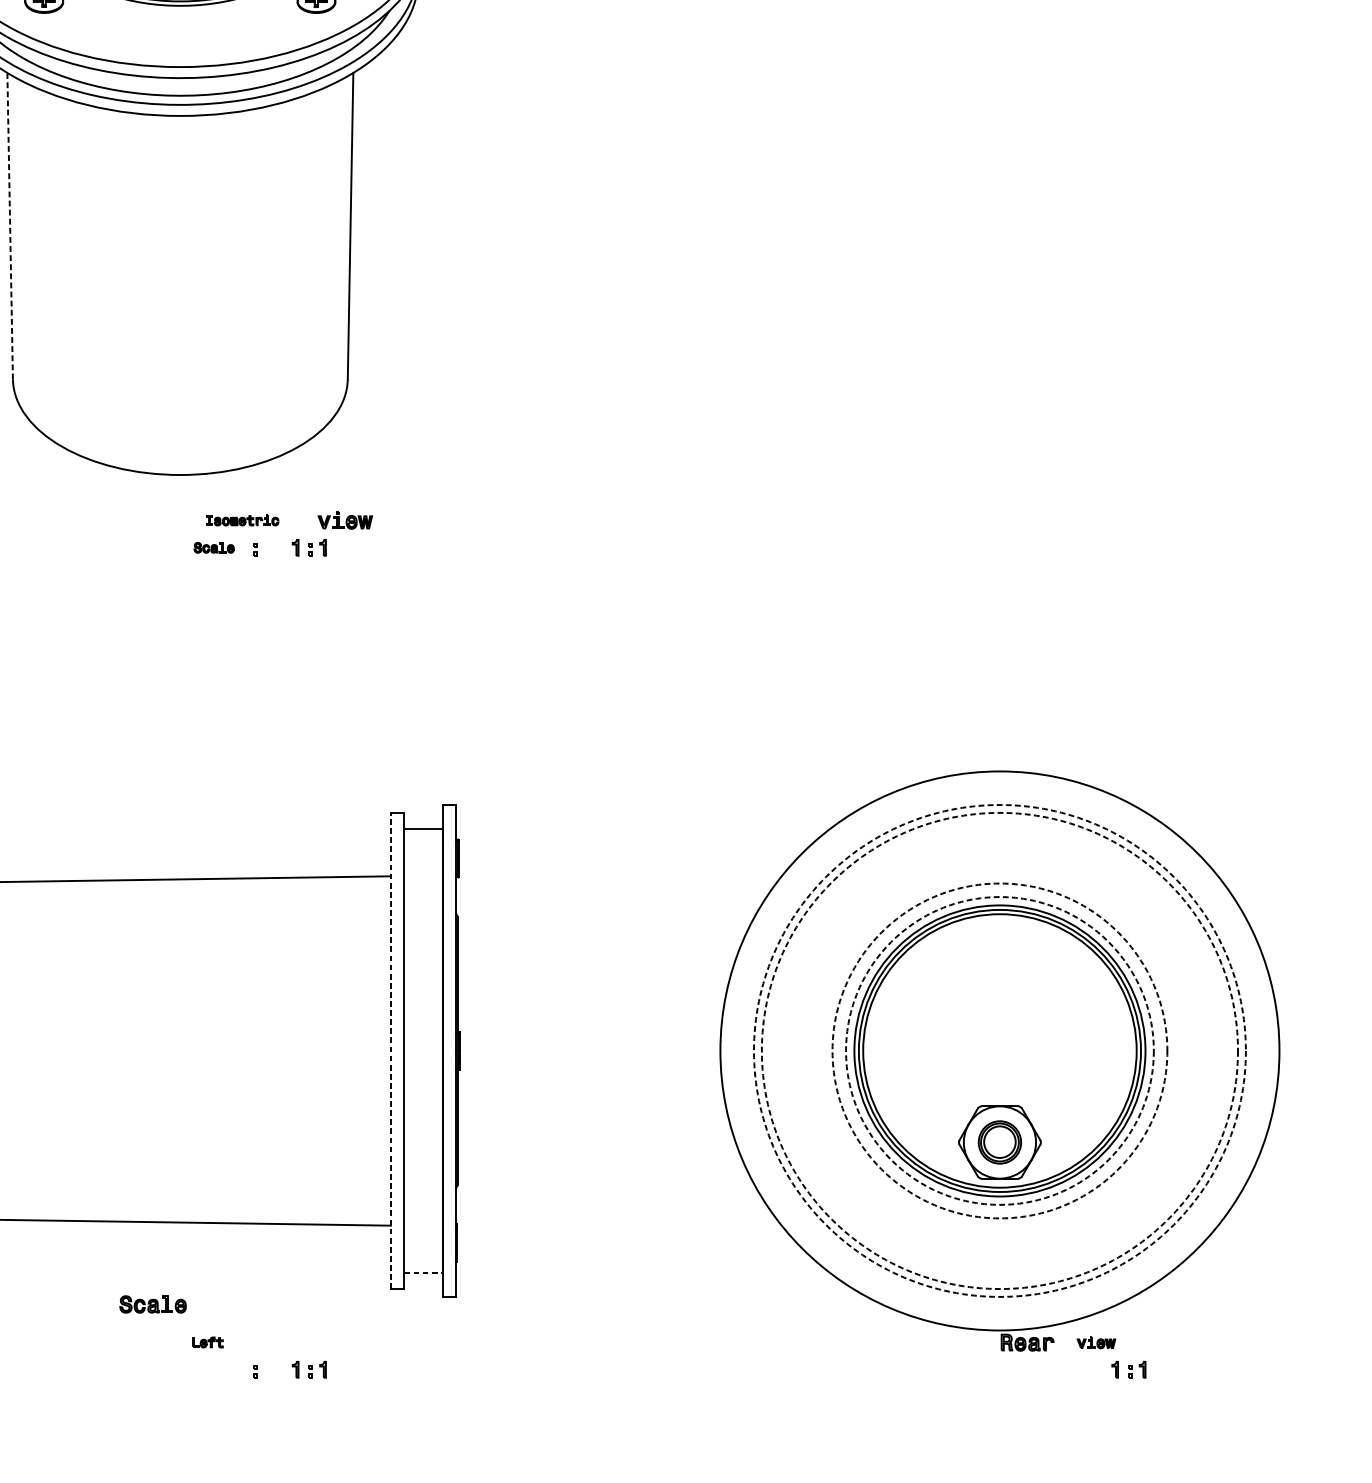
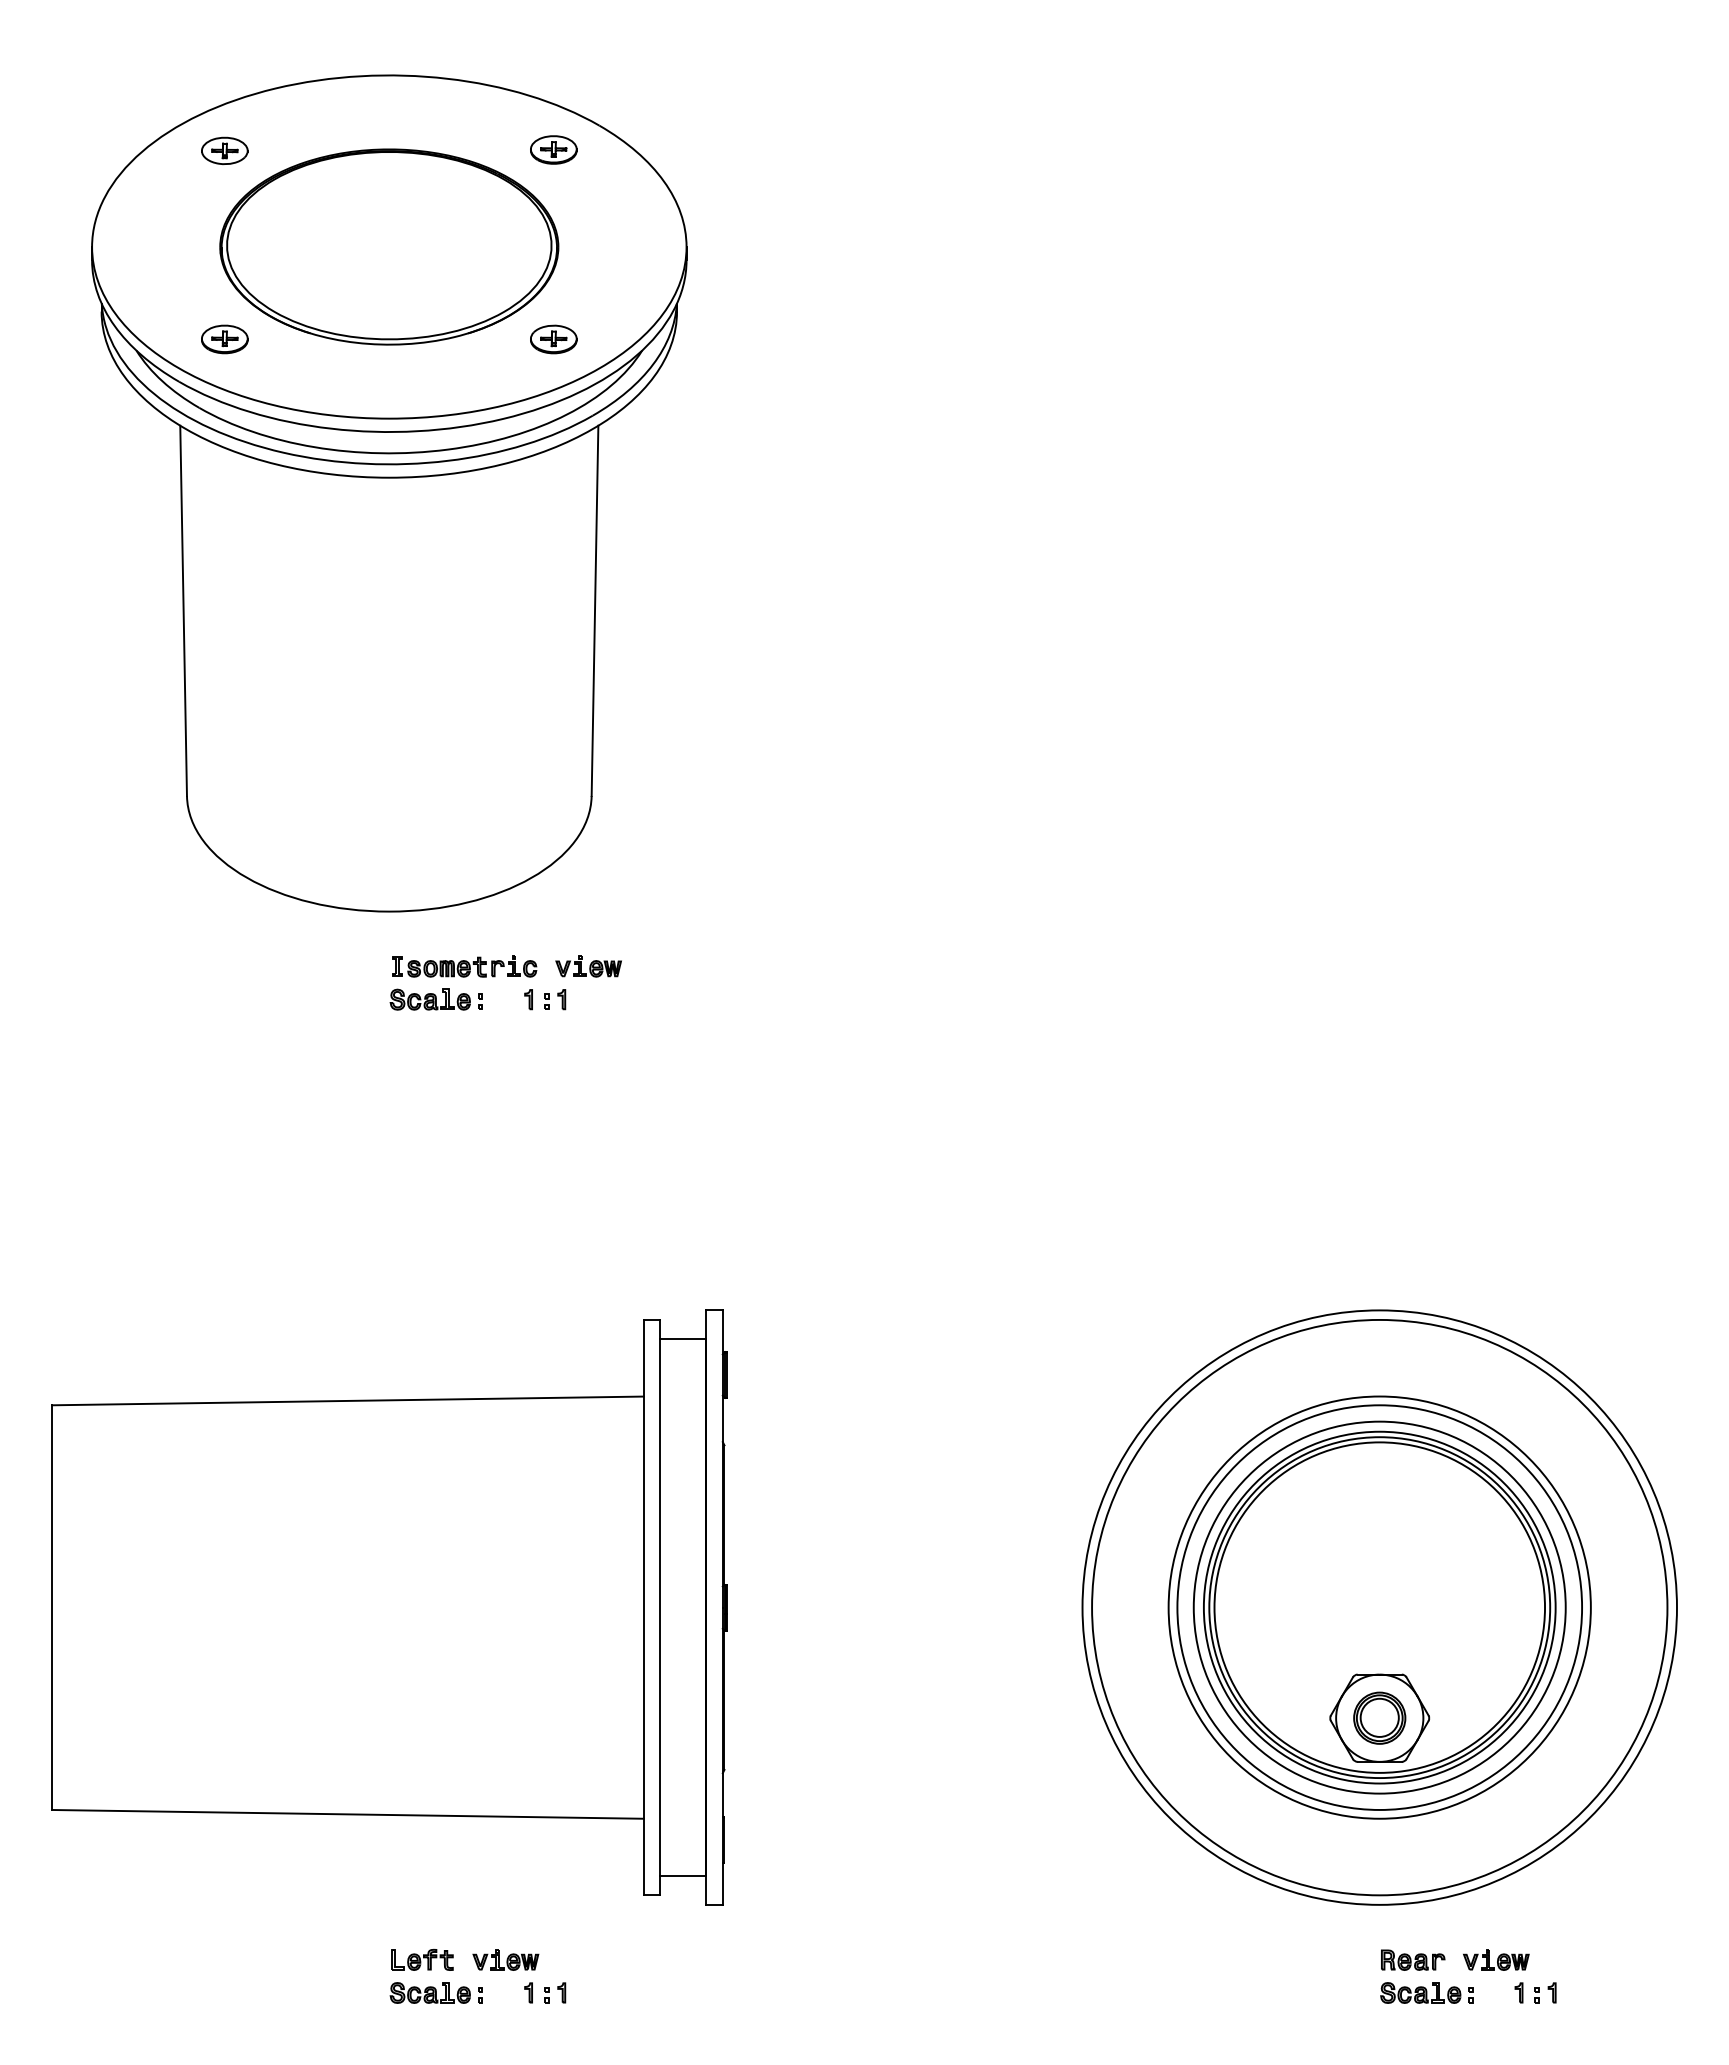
line: (10, 225) -> (183, 610), dashed -> solid
part: (242, 520) -> (464, 966), size x1.67
part: (213, 547) -> (429, 999), size x1.67
line: (390, 1050) -> (643, 1607), dashed -> solid
circle: (999, 1050) -> (1379, 1607), dashed -> solid
circle: (999, 1050) -> (1379, 1607), dashed -> solid
circle: (999, 1050) -> (1379, 1607), dashed -> solid
circle: (999, 1050) -> (1379, 1607), dashed -> solid
circle: (999, 1050) -> (1379, 1607), size x0.62
line: (423, 1273) -> (683, 1876), dashed -> solid
part: (152, 1304) -> (429, 1992), moved
part: (207, 1342) -> (422, 1959), size x1.67
part: (276, 1342) -> (505, 1959), added
part: (1096, 1342) -> (1496, 1959), size x1.43
part: (1038, 1369) -> (1426, 1992), added

